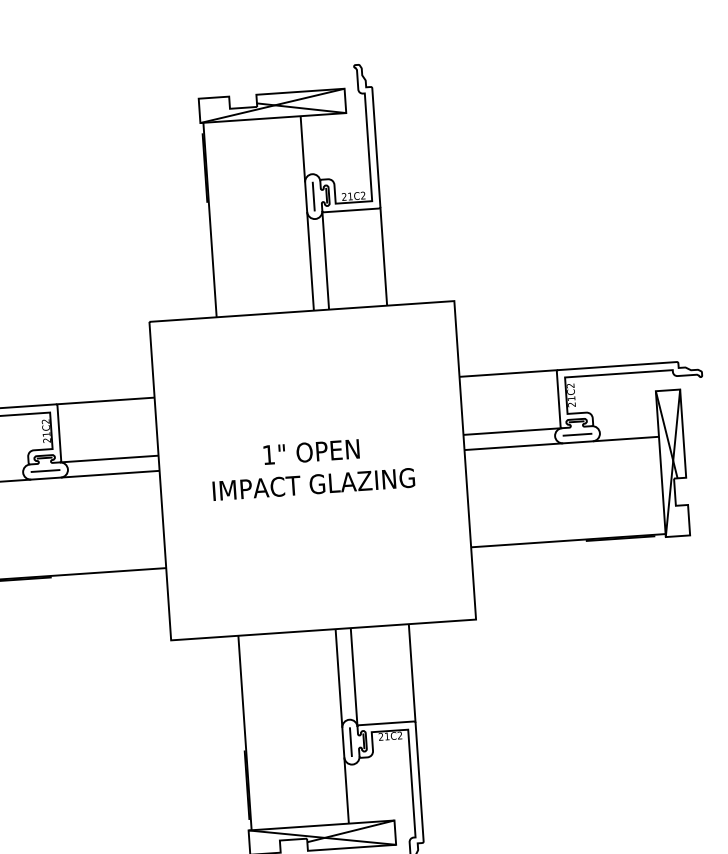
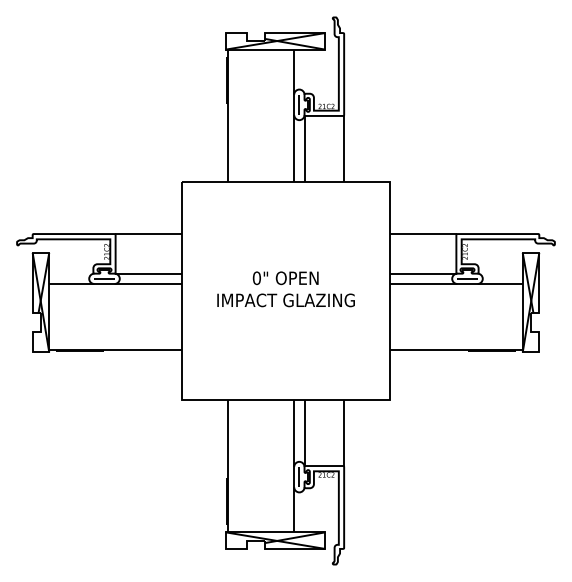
text: (268, 455) -> (256, 278), 1" -> 0"

